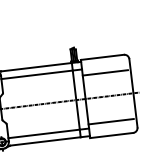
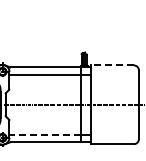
line: (102, 57) -> (112, 65), solid -> dashed
line: (105, 73) -> (113, 81), removed
line: (111, 121) -> (113, 130), removed
line: (44, 133) -> (45, 134), solid -> dashed

